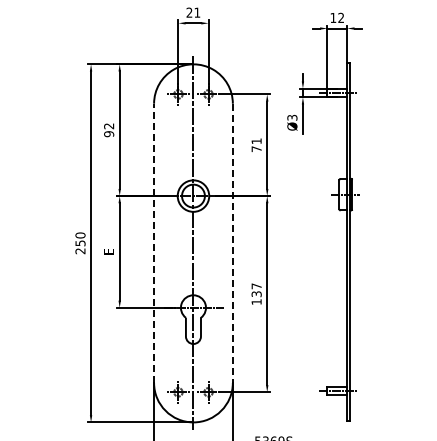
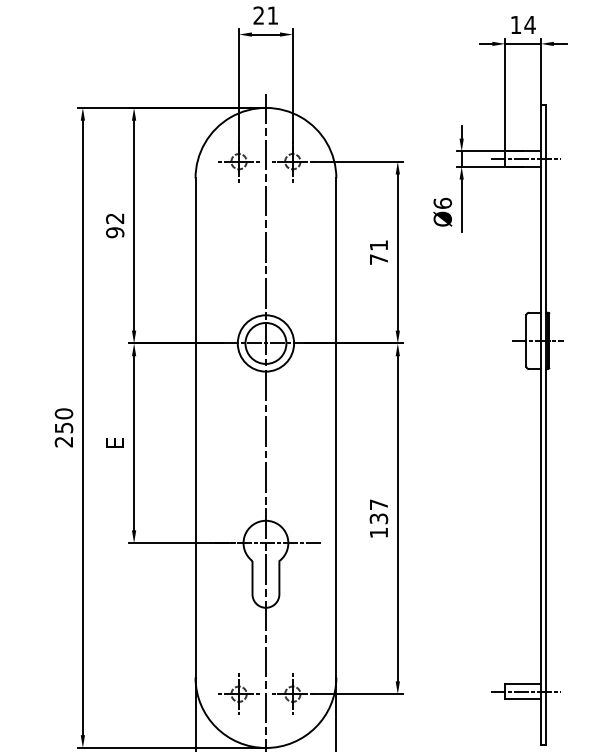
text: (341, 17) -> (530, 24), 12 -> 14
text: (292, 117) -> (442, 202), Ø3 -> Ø6
line: (154, 243) -> (196, 428), dashed -> solid
line: (232, 243) -> (335, 428), dashed -> solid

